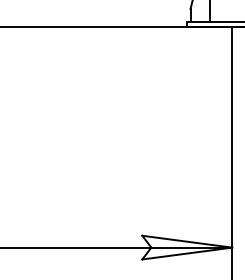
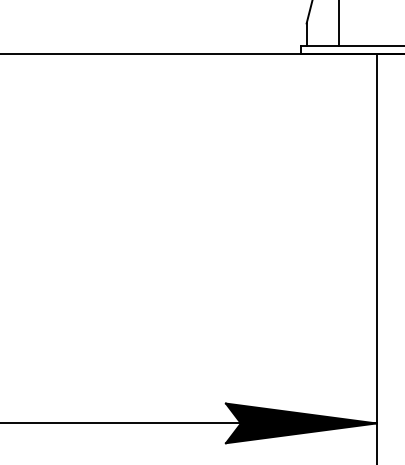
fill: (187, 247) -> (301, 423), added

